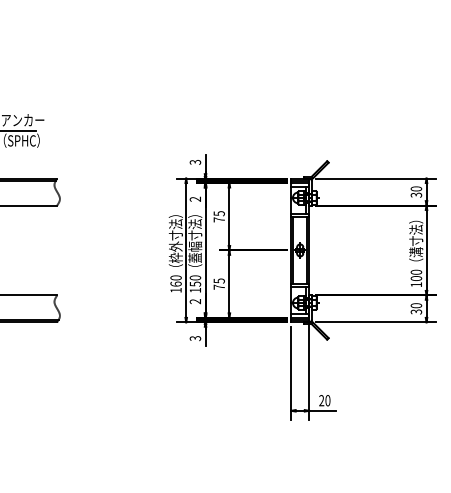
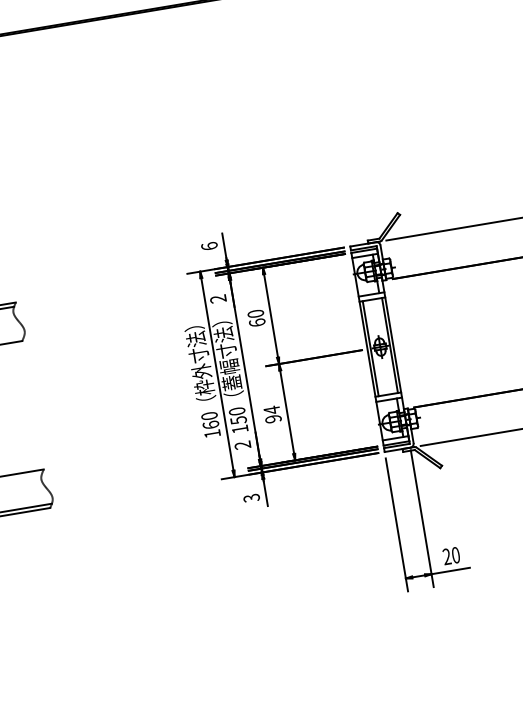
text: (195, 161) -> (209, 245), 3 -> 6
text: (218, 216) -> (255, 318), 75 -> 60
text: (218, 283) -> (271, 413), 75 -> 94

